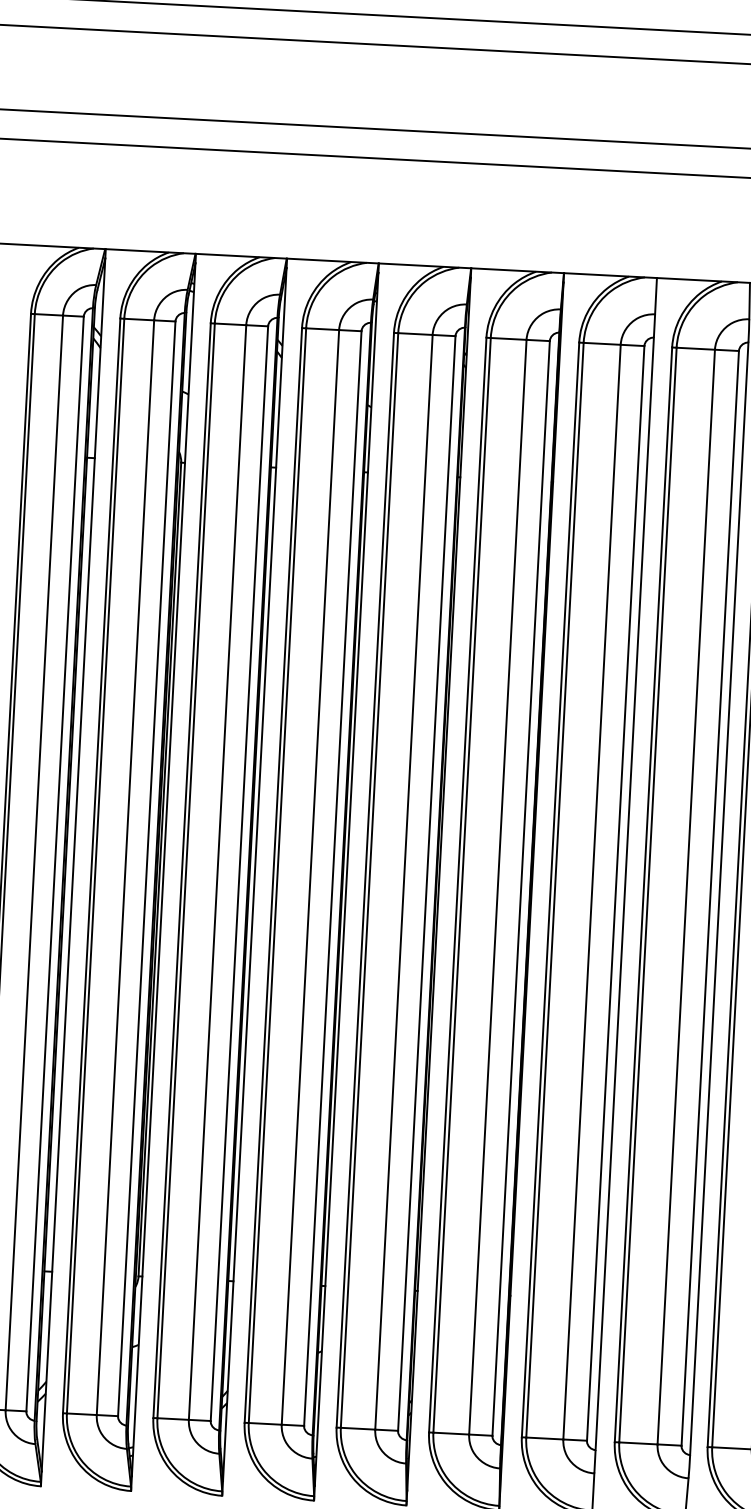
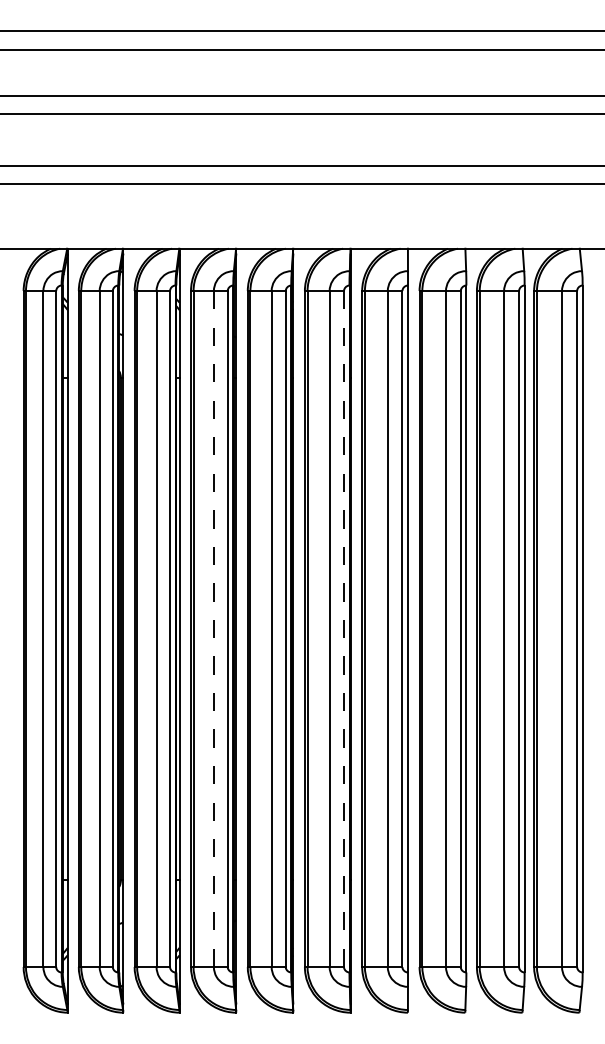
line: (309, 878) -> (213, 629), solid -> dashed
line: (521, 889) -> (344, 629), solid -> dashed

